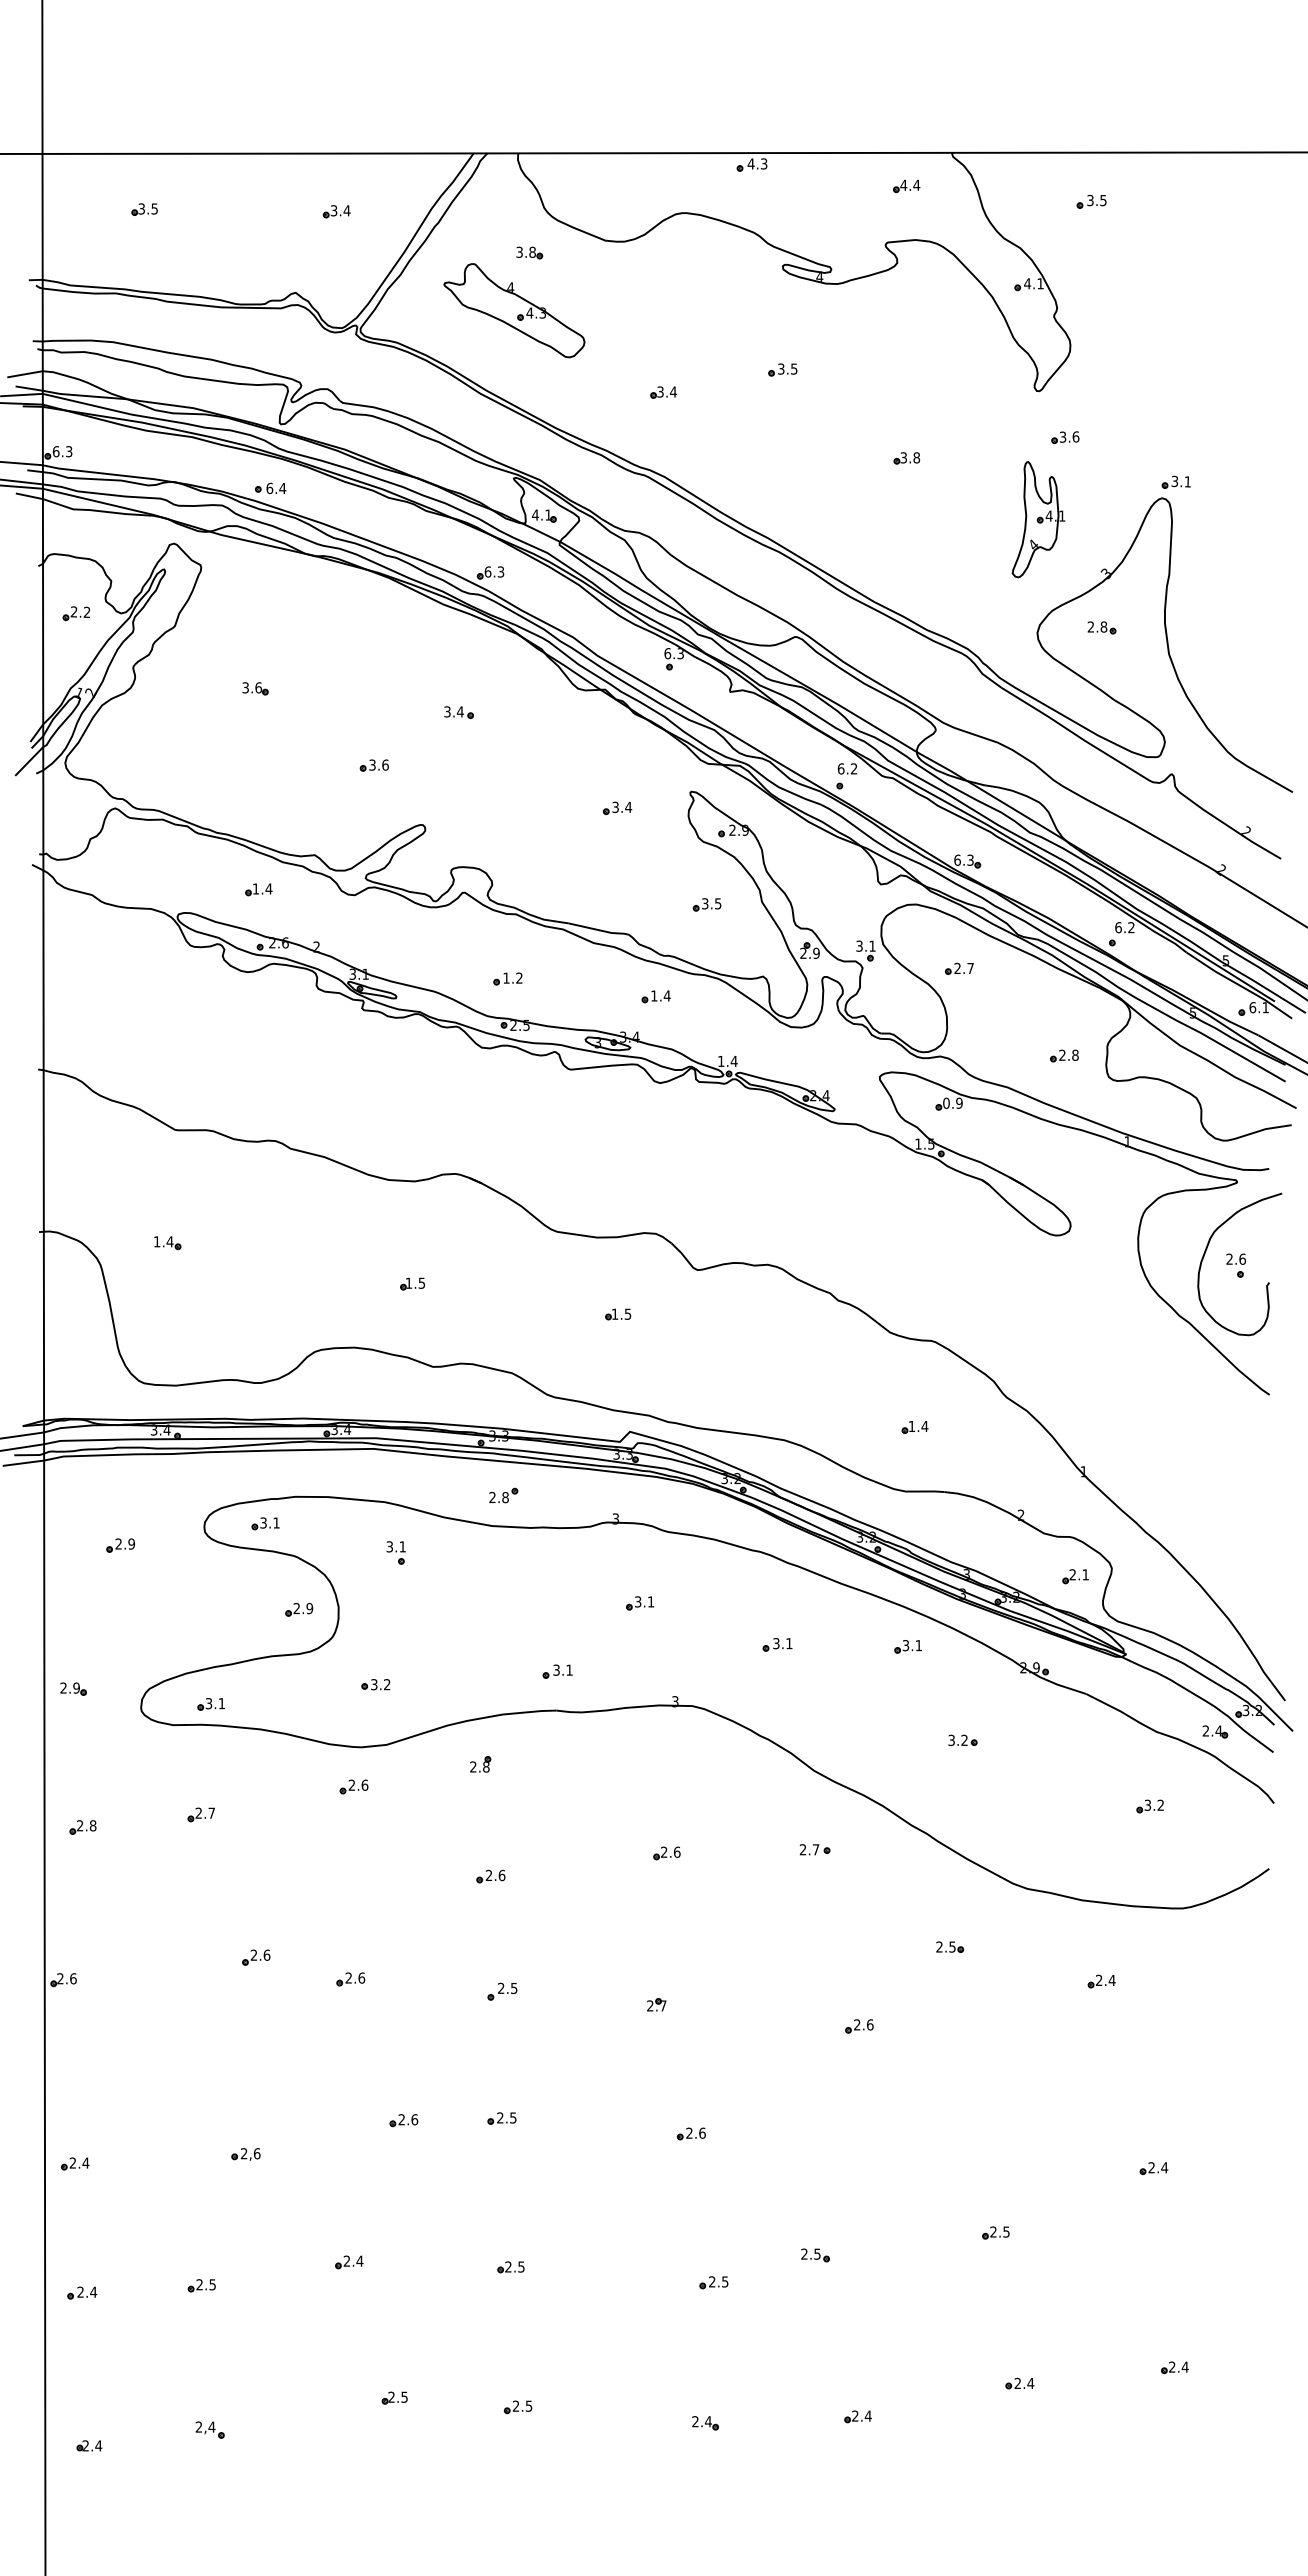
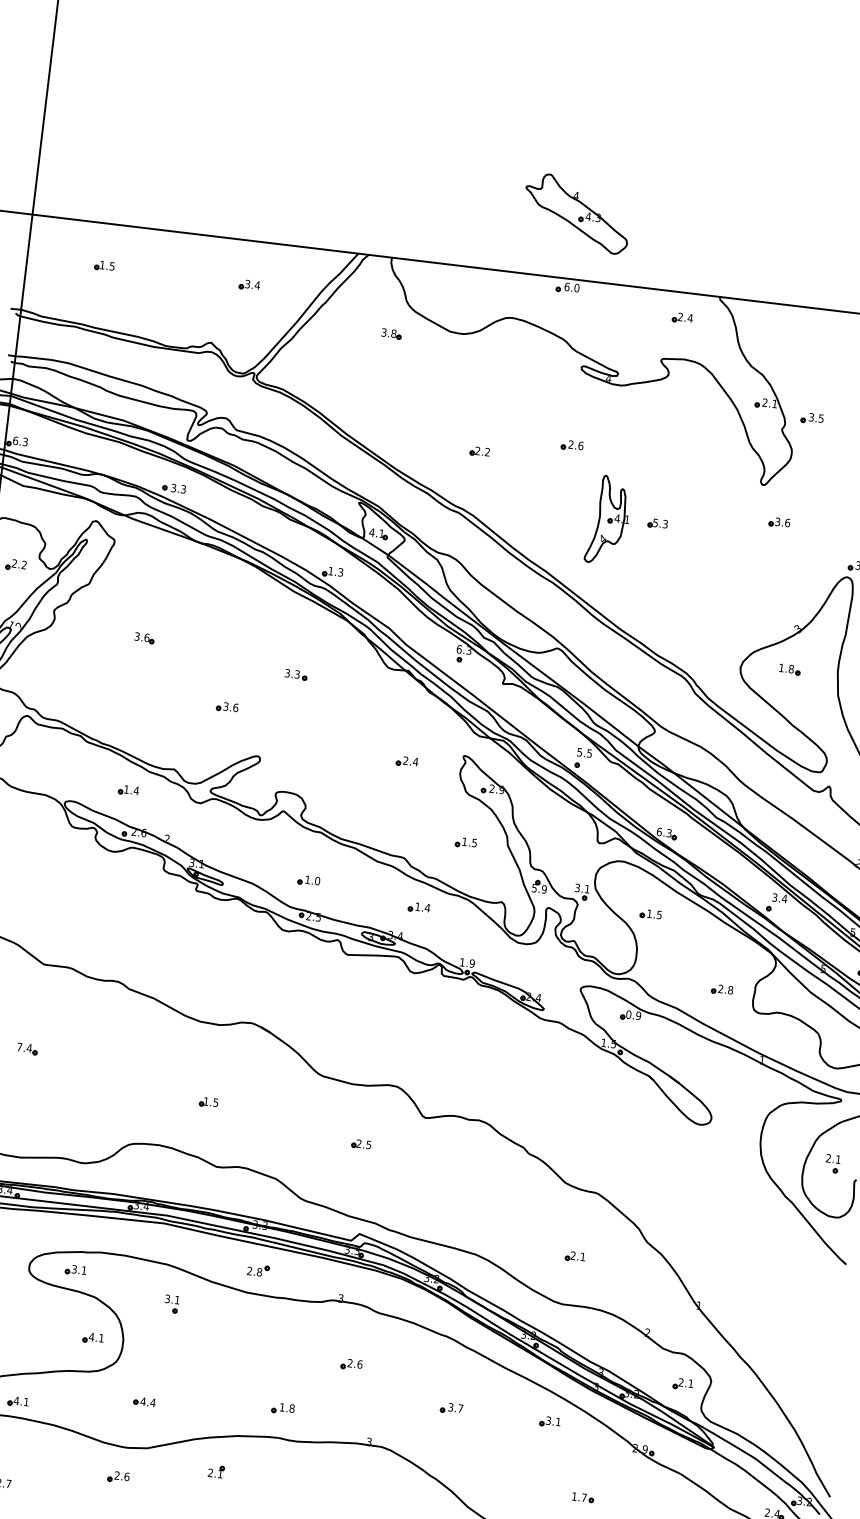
text: (757, 163) -> (571, 287), 4.3 -> 6.0
text: (903, 184) -> (680, 316), 4.4 -> 2.4
part: (1091, 201) -> (812, 418), moved
text: (141, 208) -> (102, 264), 3.5 -> 1.5
text: (1027, 283) -> (765, 402), 4.1 -> 2.1
part: (514, 310) -> (577, 213), moved
text: (787, 368) -> (575, 444), 3.5 -> 2.6
text: (667, 391) -> (483, 451), 3.4 -> 2.2
text: (910, 457) -> (660, 523), 3.8 -> 5.3
text: (276, 488) -> (178, 488), 6.4 -> 3.3
part: (1038, 519) -> (608, 520), moved
text: (487, 571) -> (330, 570), 6.3 -> 1.3
text: (1090, 626) -> (781, 667), 2.8 -> 1.8
text: (459, 711) -> (296, 674), 3.4 -> 3.3
text: (847, 768) -> (584, 752), 6.2 -> 5.5
text: (615, 807) -> (405, 760), 3.4 -> 2.4
text: (705, 903) -> (464, 841), 3.5 -> 1.5
text: (1124, 927) -> (779, 898), 6.2 -> 3.4
text: (803, 952) -> (534, 887), 2.9 -> 5.9
text: (963, 968) -> (654, 914), 2.7 -> 1.5
text: (519, 977) -> (317, 880), 1.2 -> 1.0
text: (733, 1061) -> (471, 963), 1.4 -> 1.9
text: (157, 1241) -> (19, 1046), 1.4 -> 7.4
text: (1242, 1258) -> (838, 1159), 2.6 -> 2.1
text: (614, 1313) -> (358, 1143), 1.5 -> 2.5
text: (918, 1425) -> (578, 1255), 1.4 -> 2.1
text: (644, 1601) -> (355, 1363), 3.1 -> 2.6
text: (303, 1608) -> (96, 1337), 2.9 -> 4.1
text: (789, 1643) -> (460, 1408), 3.1 -> 3.7
text: (562, 1669) -> (286, 1407), 3.1 -> 1.8
text: (380, 1684) -> (147, 1402), 3.2 -> 4.4
text: (208, 1703) -> (16, 1400), 3.1 -> 4.1
text: (957, 1740) -> (578, 1497), 3.2 -> 1.7
text: (486, 1767) -> (220, 1474), 2.8 -> 2.1

